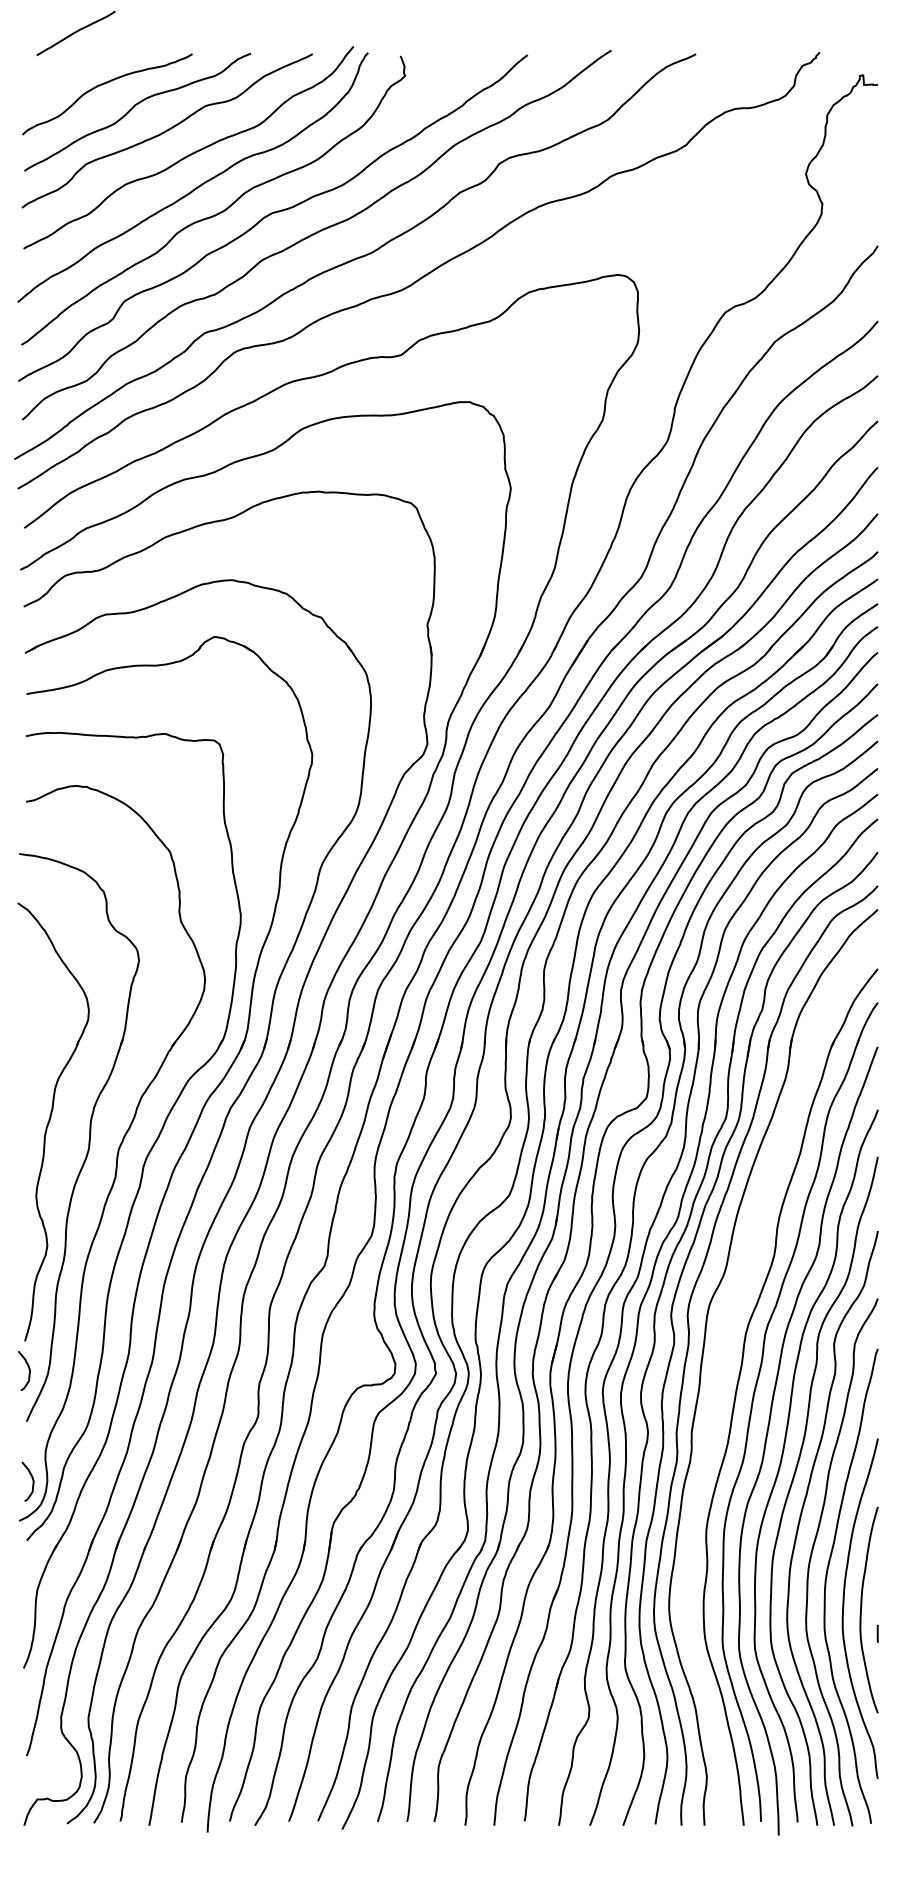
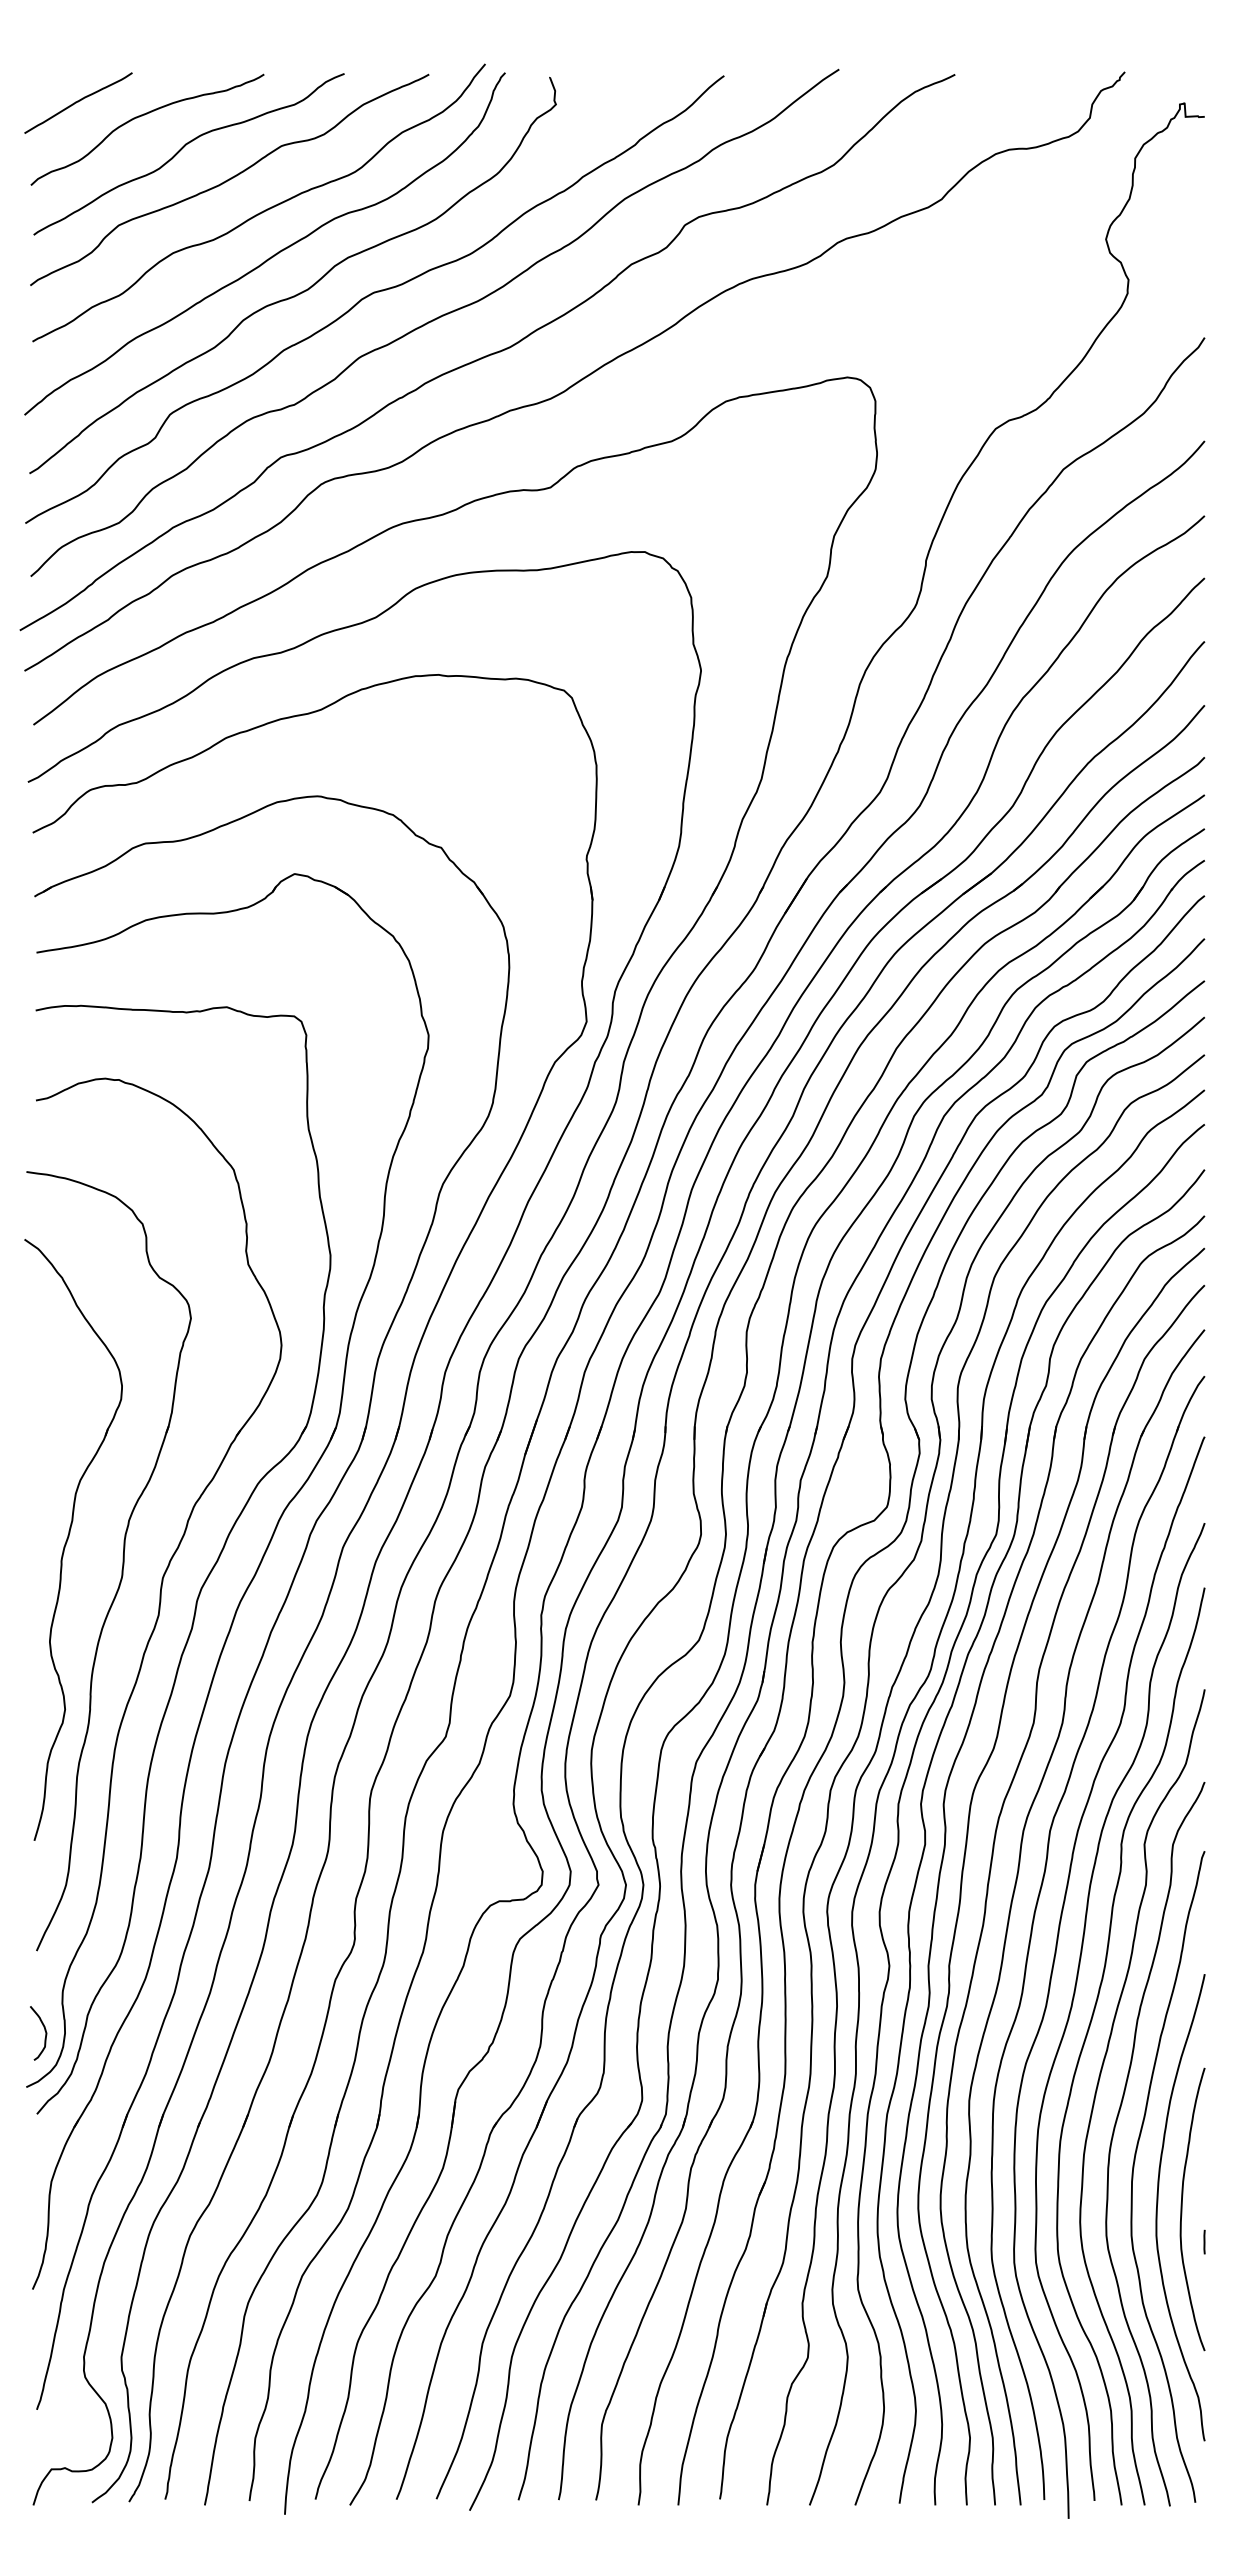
curve: (76, 32) -> (78, 102), moved
curve: (28, 1368) -> (39, 1878), removed
part: (721, 1372) -> (989, 1883), added

